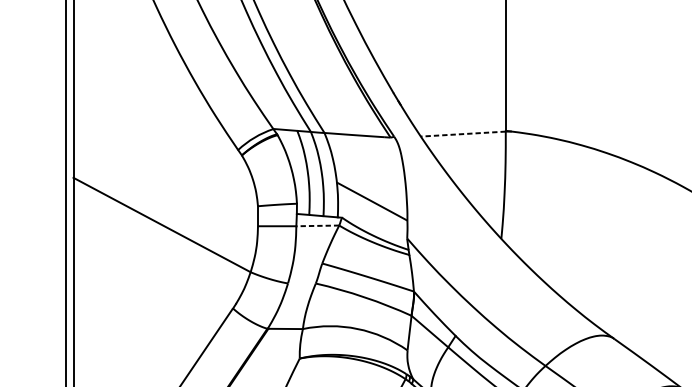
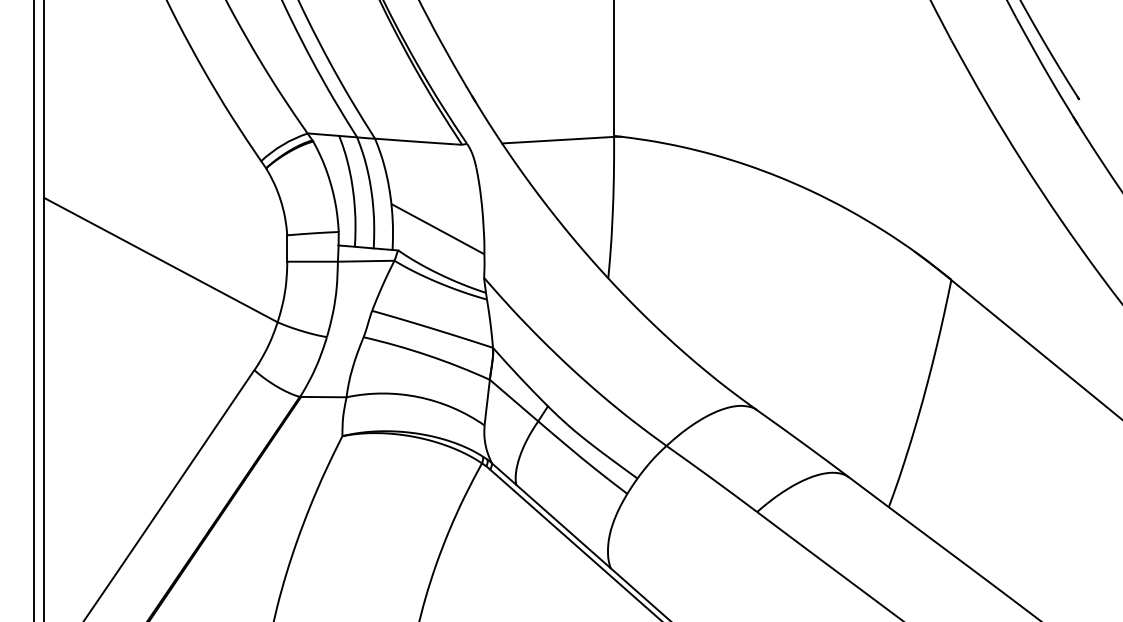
line: (462, 134) -> (557, 140), dashed -> solid
line: (317, 226) -> (365, 261), dashed -> solid

